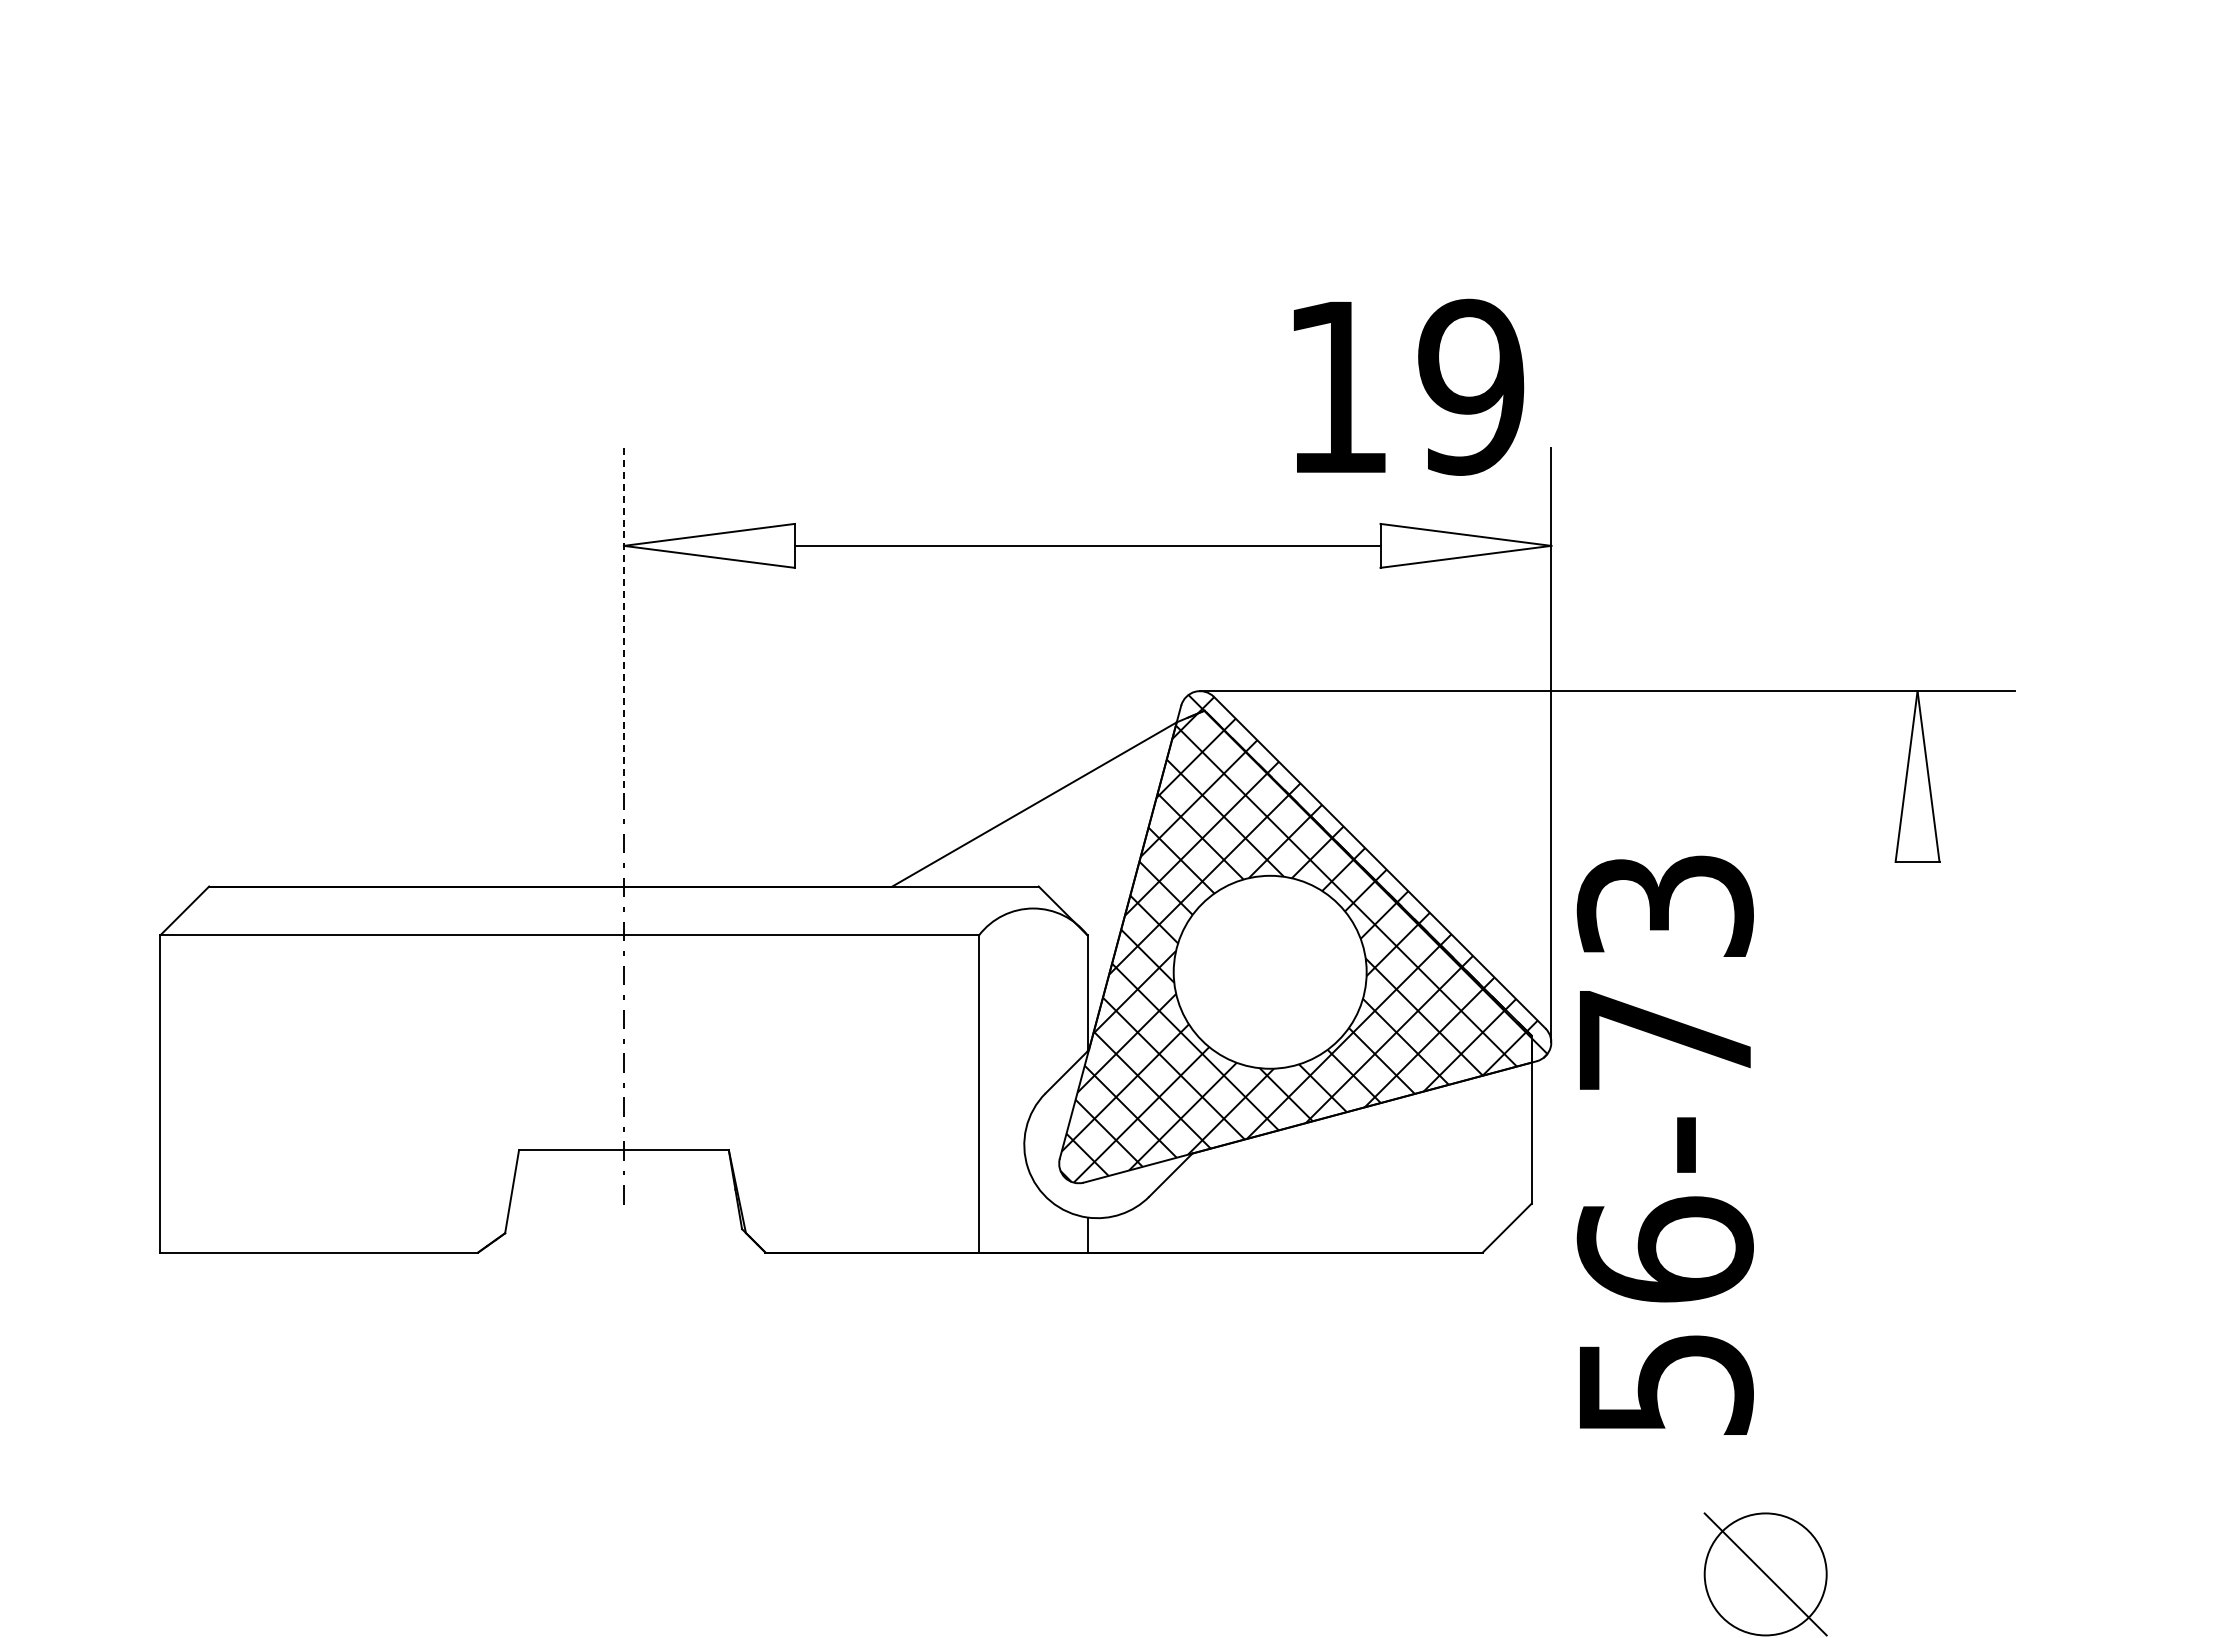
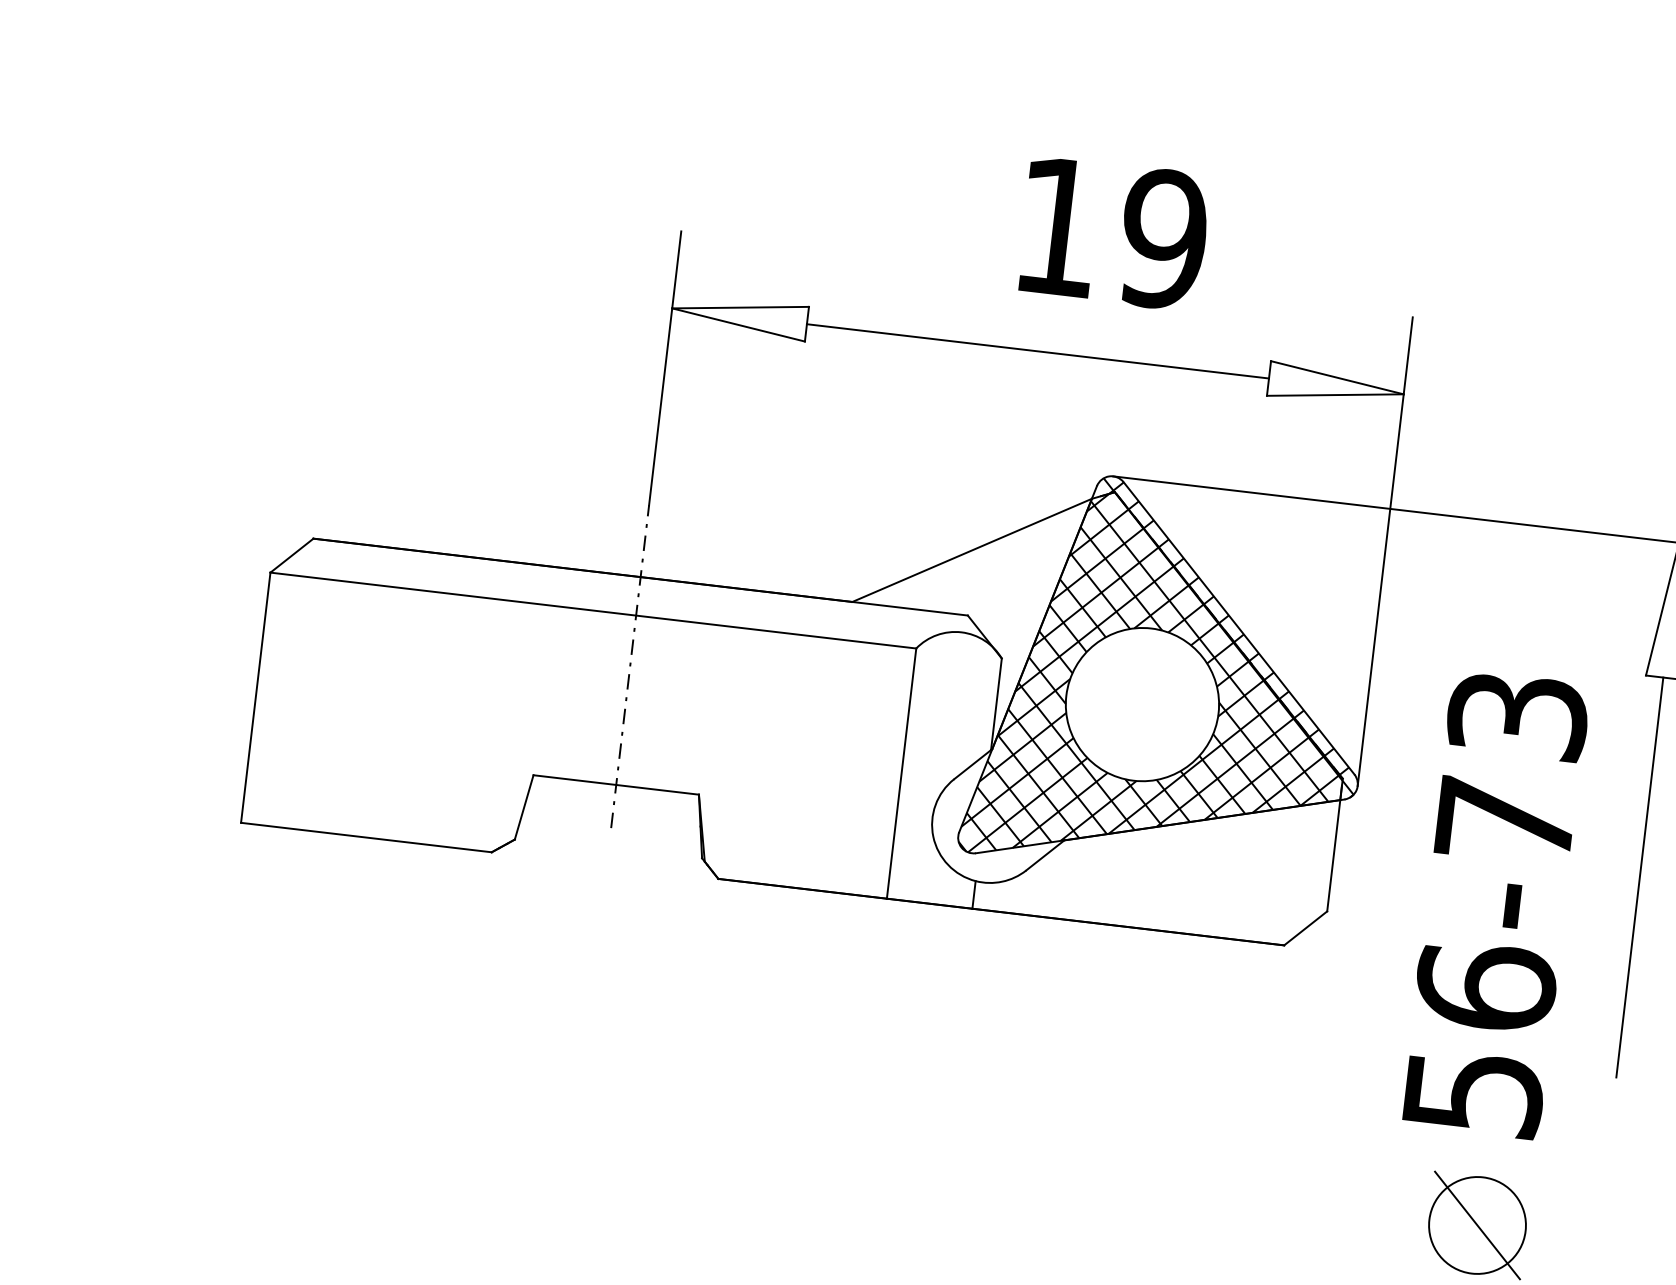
text: (1408, 386) -> (1114, 232), moved
line: (623, 621) -> (664, 367), dashed -> solid
line: (1917, 1114) -> (1639, 876), added
text: (1664, 1144) -> (1495, 903), moved

